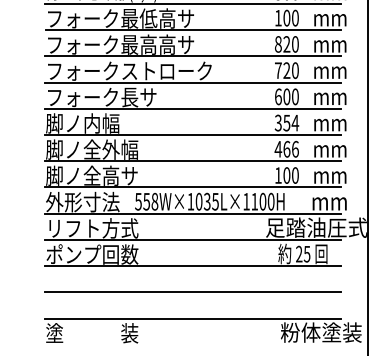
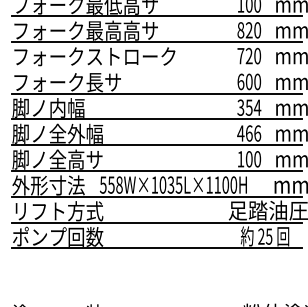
line: (192, 82) -> (156, 67), removed
line: (192, 292) -> (156, 274), removed
line: (192, 318) -> (156, 299), removed

